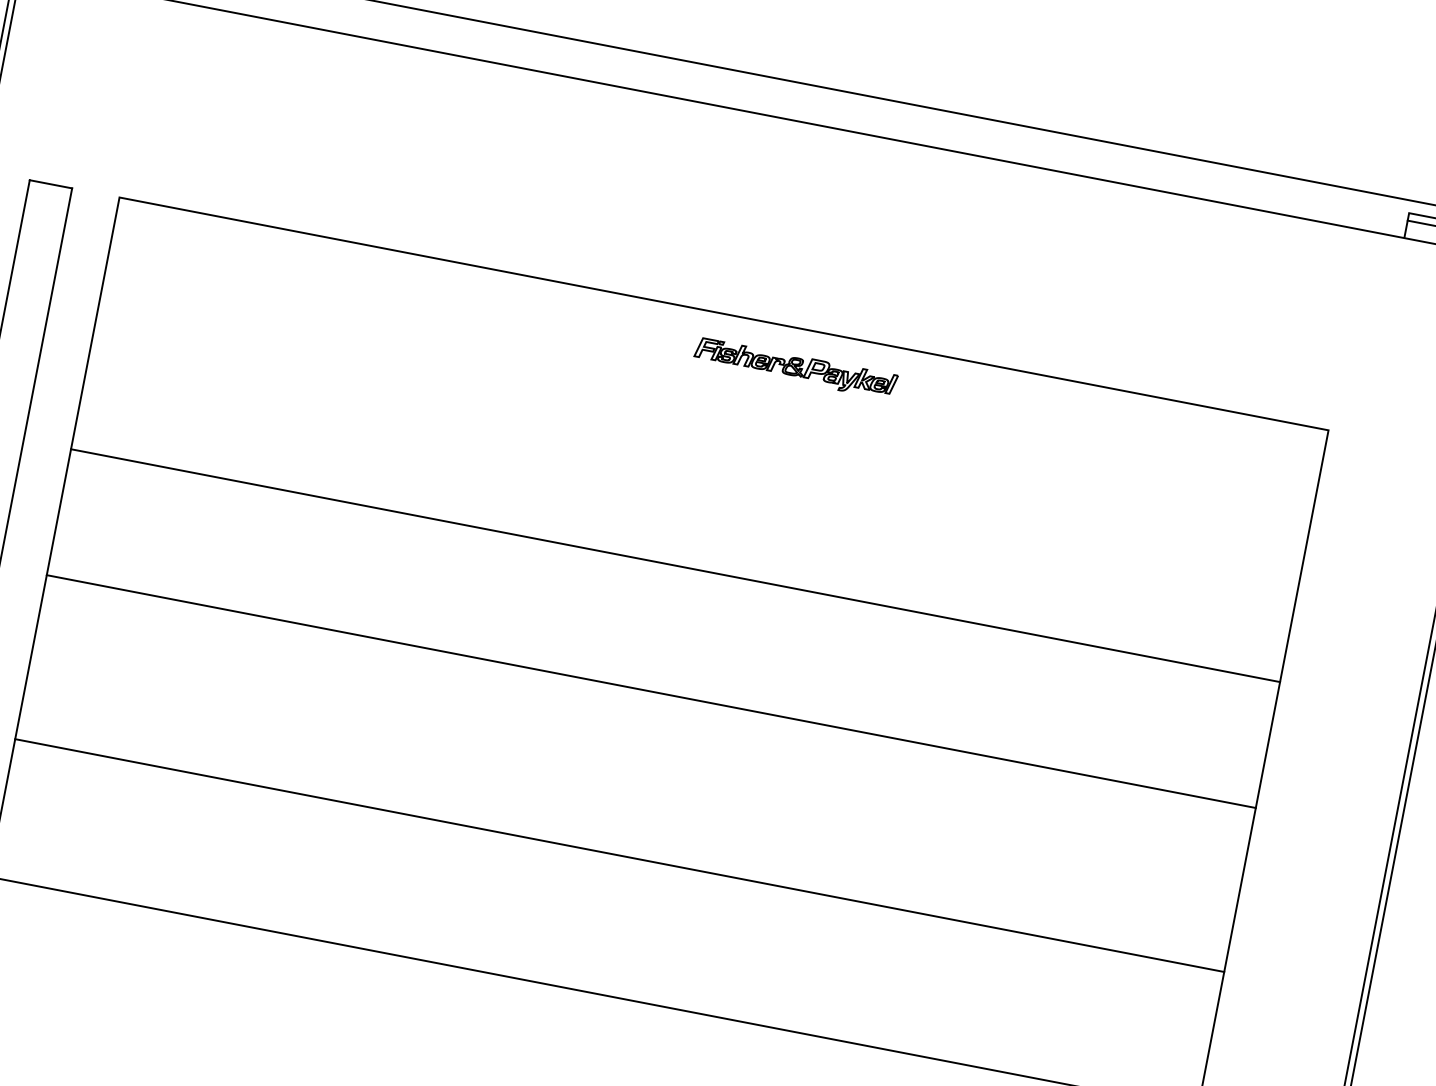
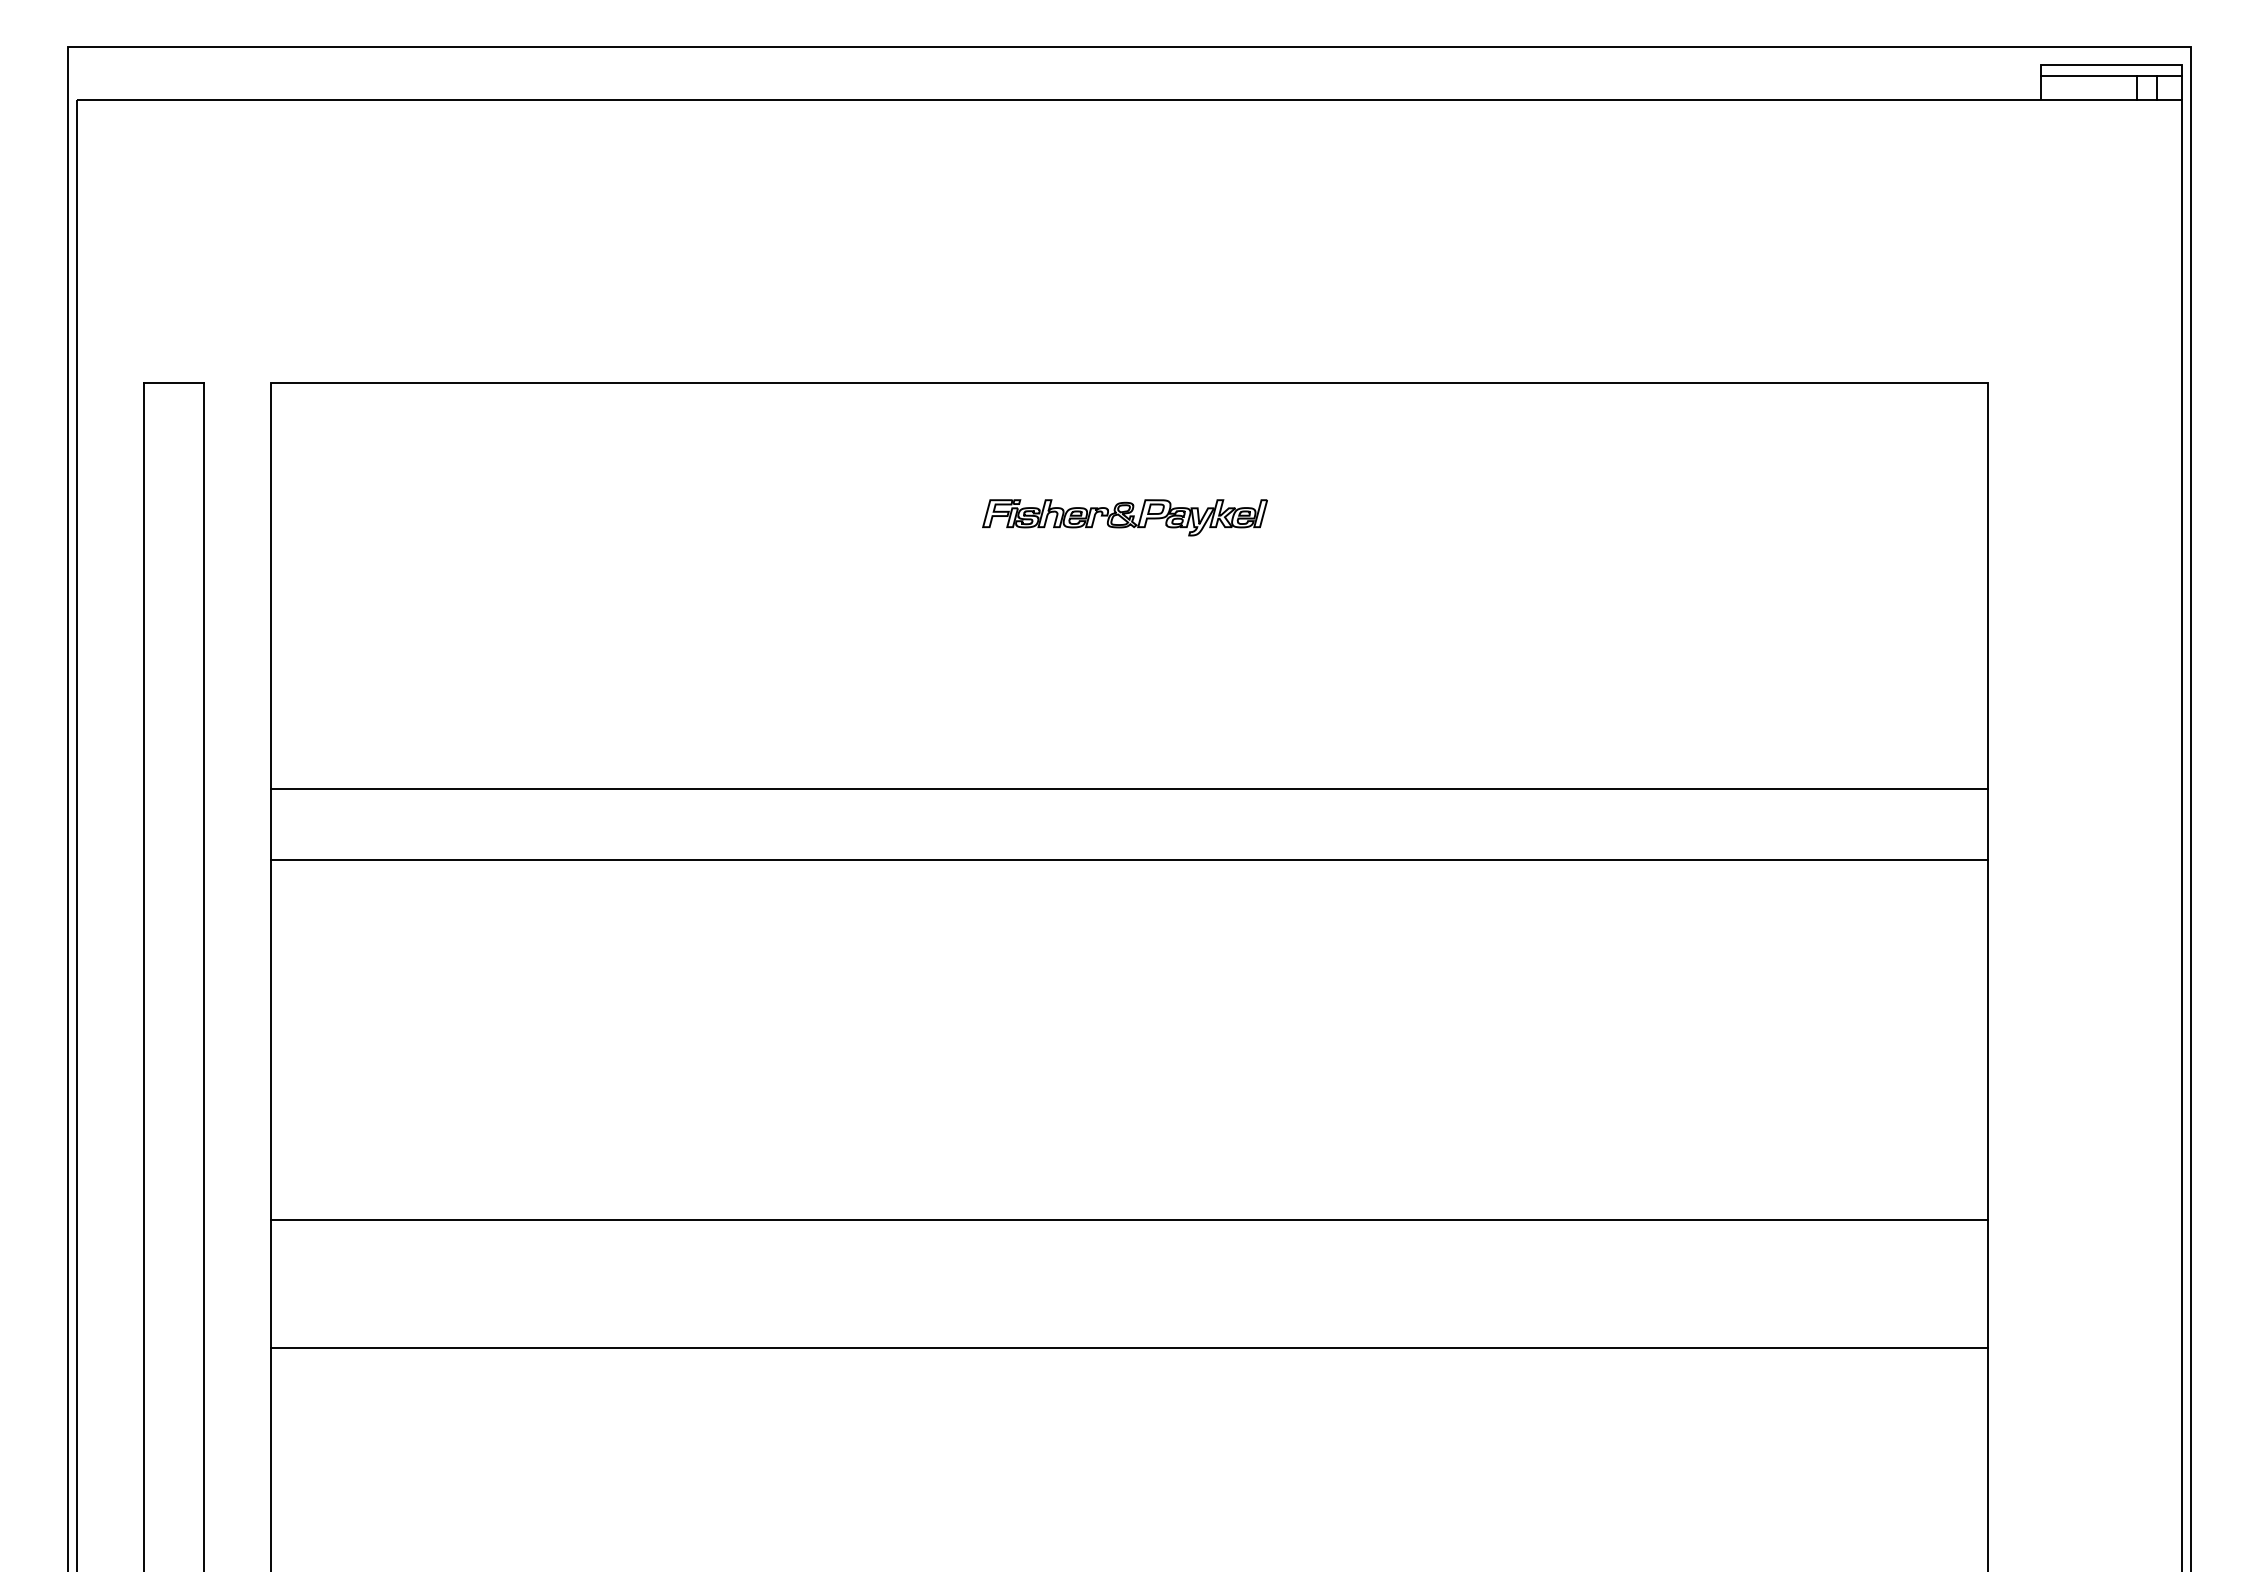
part: (795, 368) -> (1124, 517), moved
line: (675, 565) -> (1129, 788), moved
line: (651, 691) -> (1129, 859), moved
line: (619, 855) -> (1129, 1220), moved

